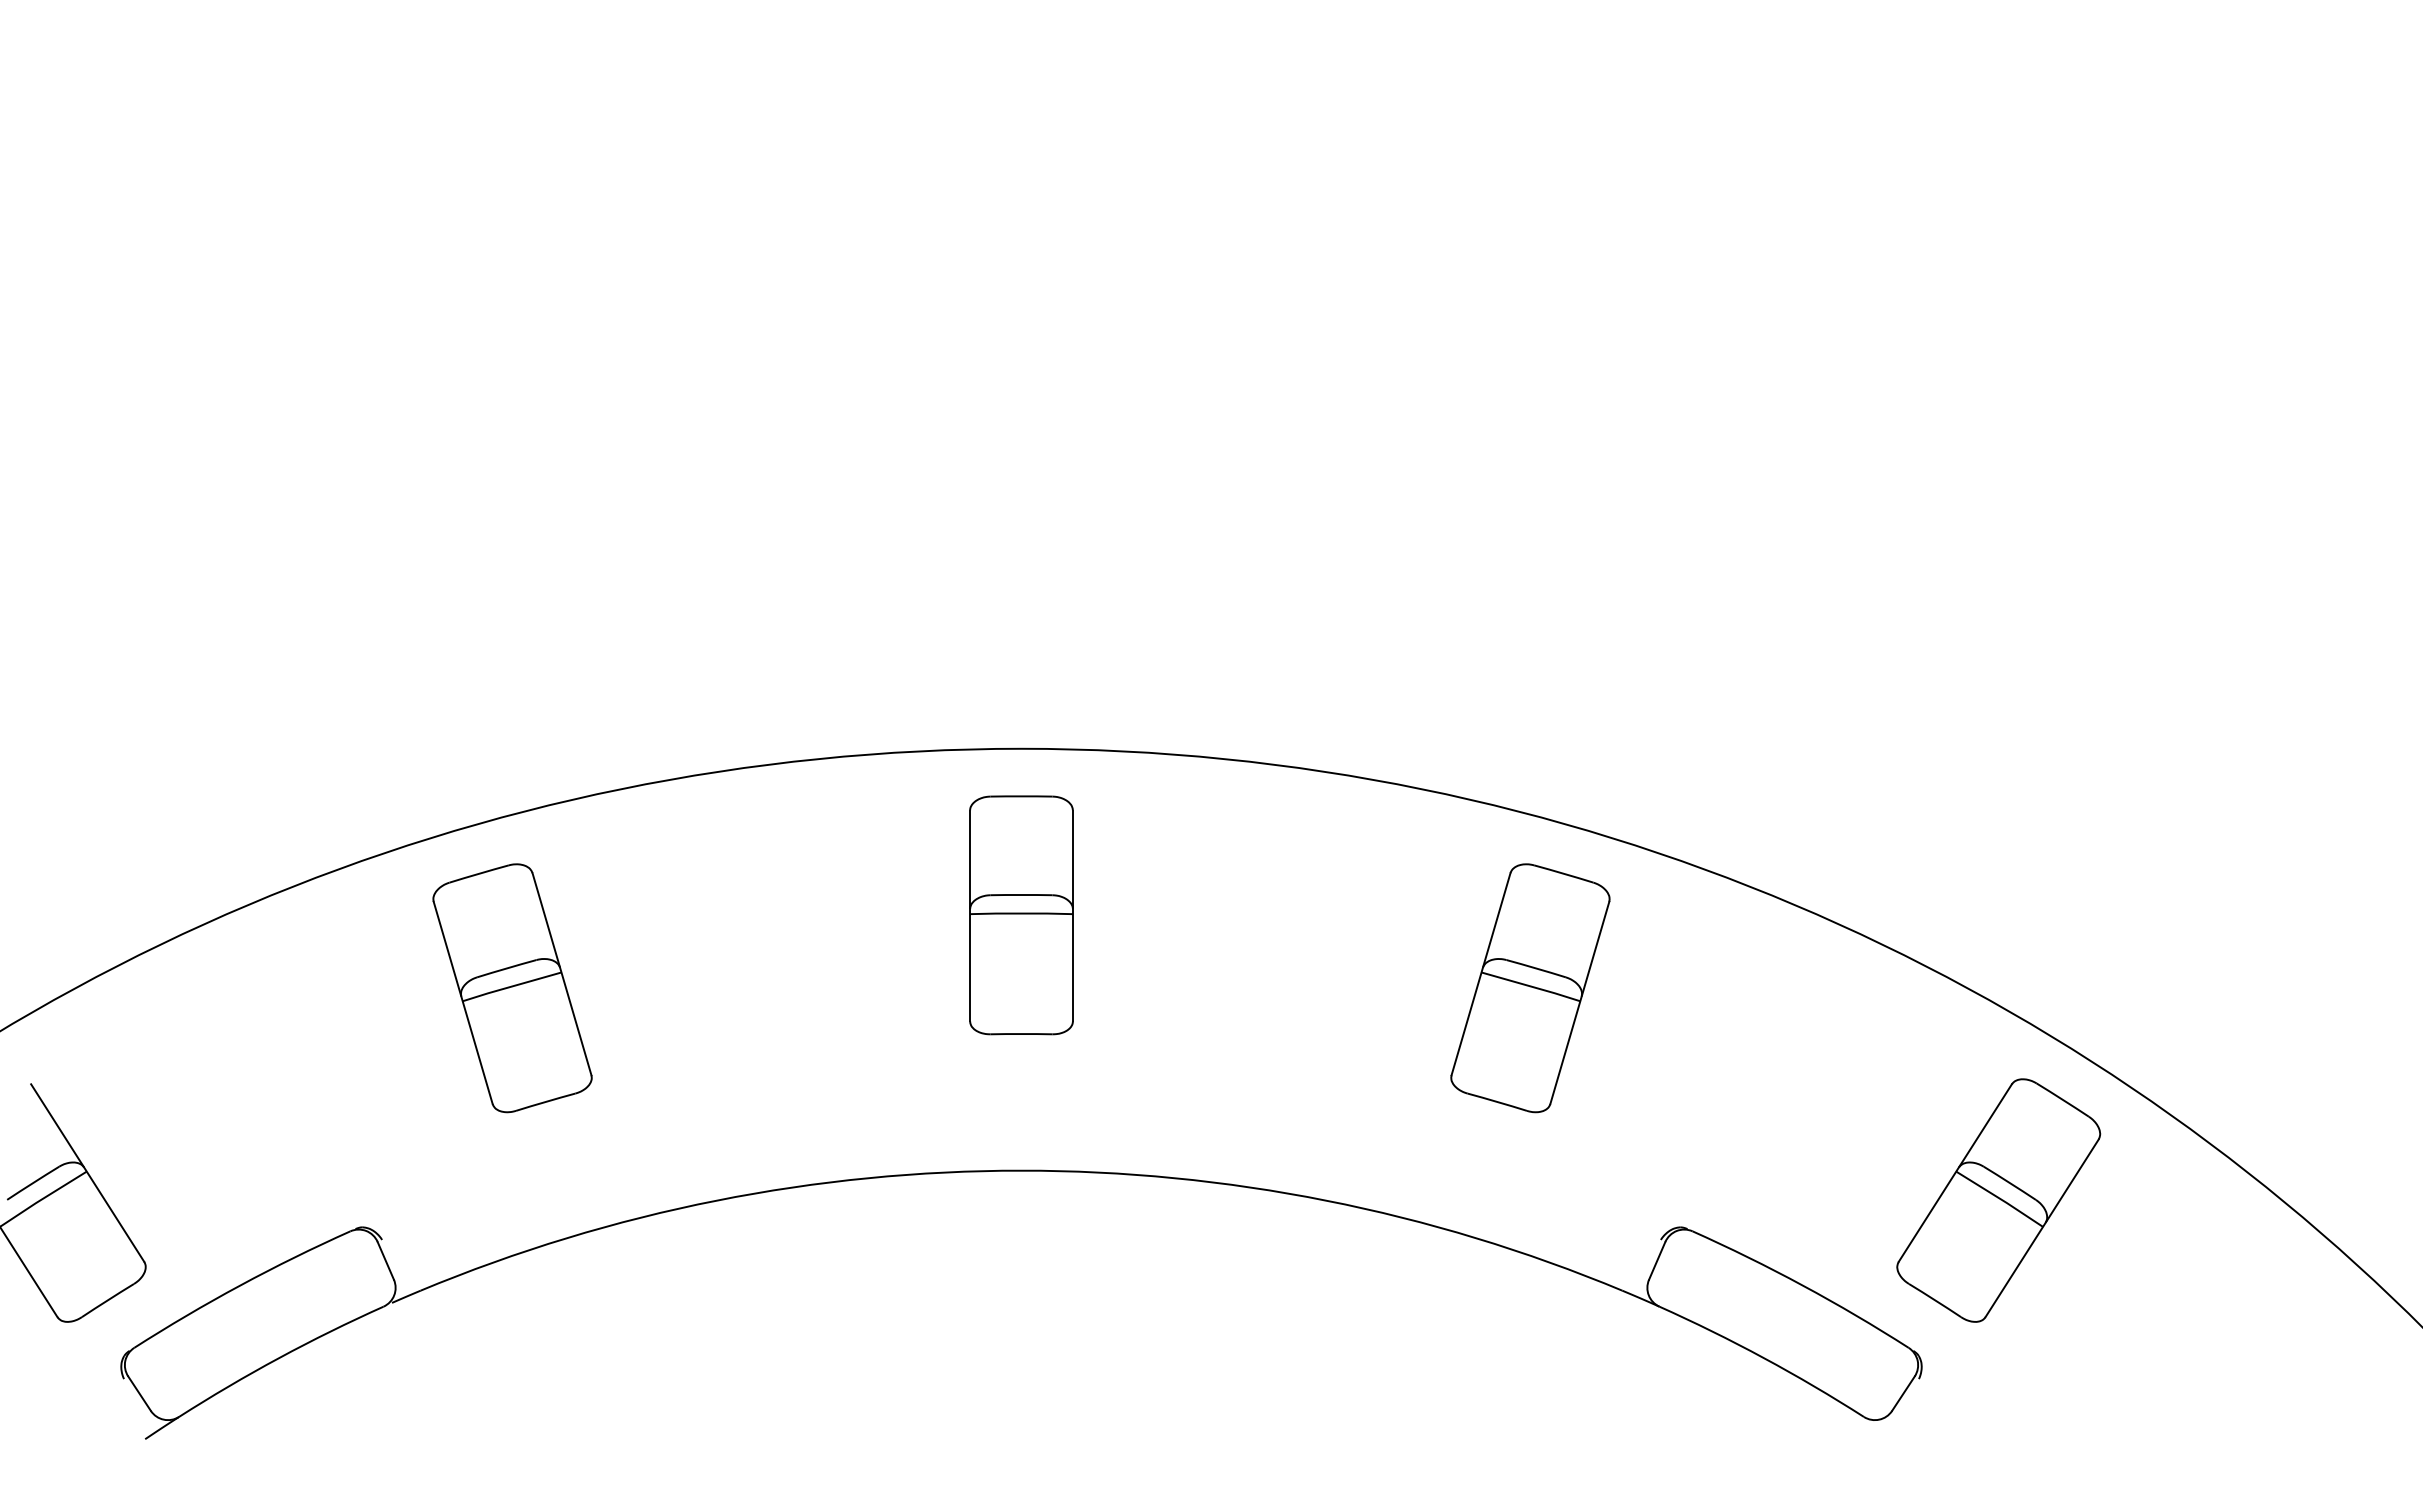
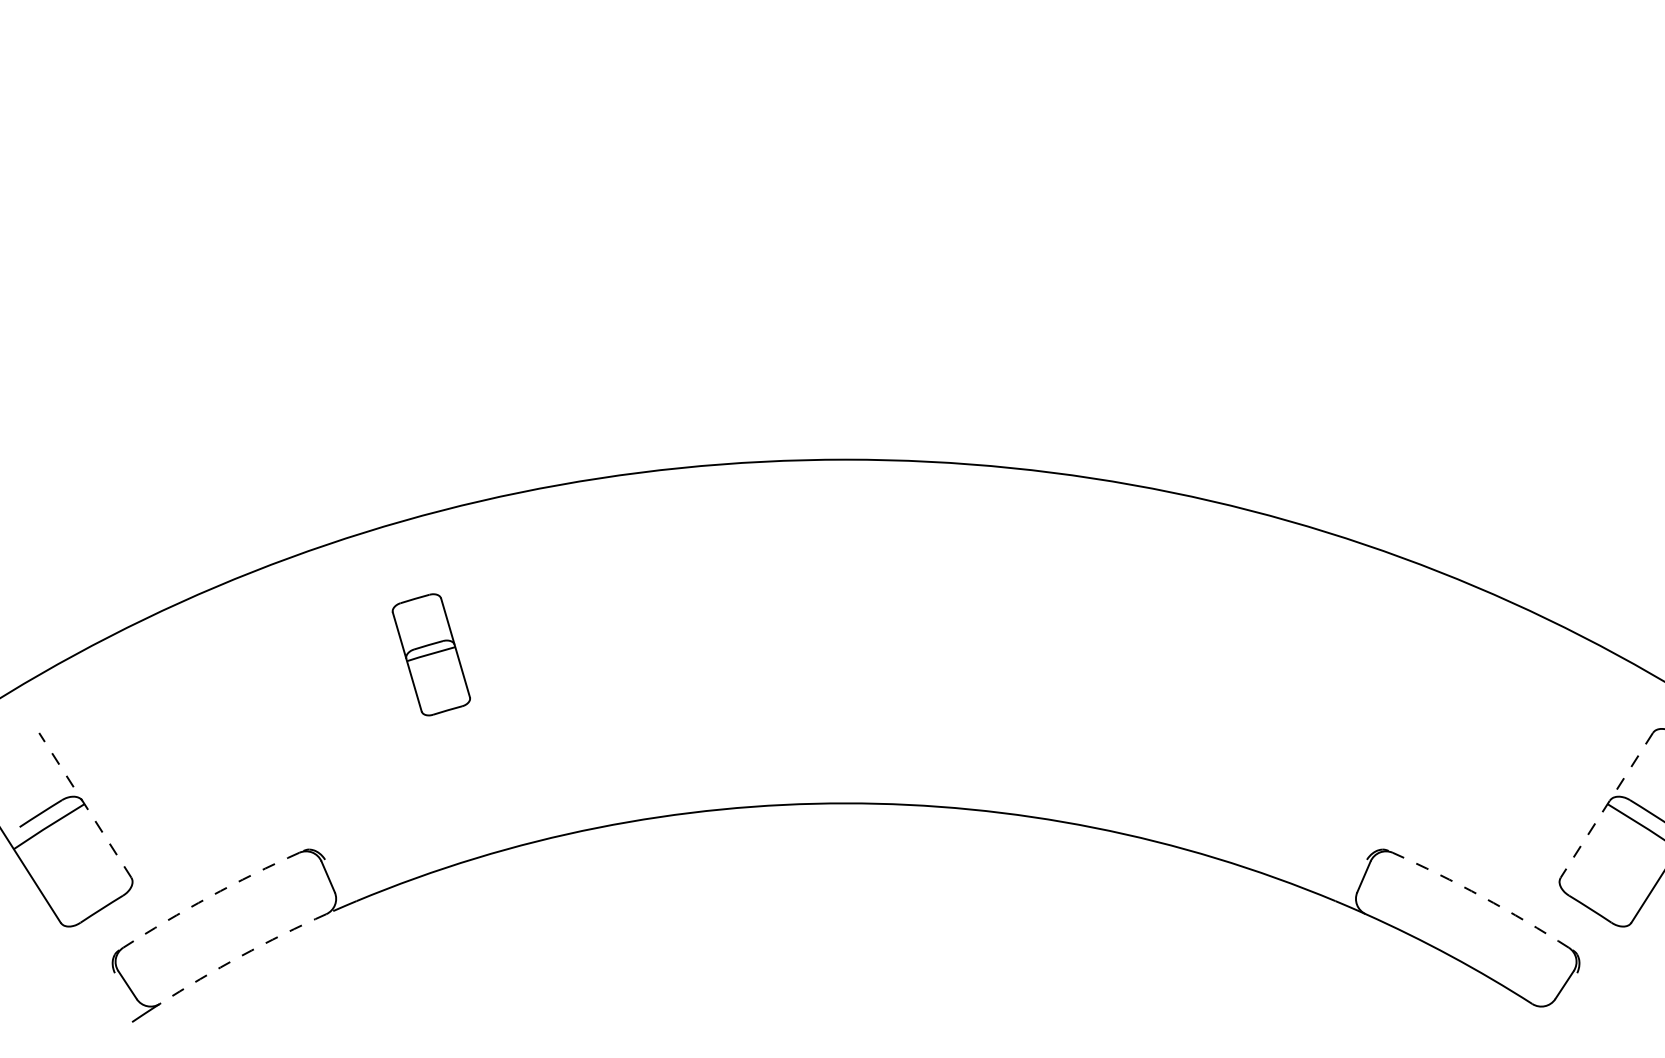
part: (1021, 915) -> (846, 595), removed
part: (512, 988) -> (431, 654), size x0.6
part: (1530, 988) -> (1260, 654), removed
line: (87, 1172) -> (85, 804), solid -> dashed
line: (1955, 1173) -> (1606, 805), solid -> dashed
arc: (240, 1285) -> (209, 896), solid -> dashed
arc: (1802, 1285) -> (1482, 896), solid -> dashed
arc: (279, 1358) -> (241, 956), solid -> dashed

